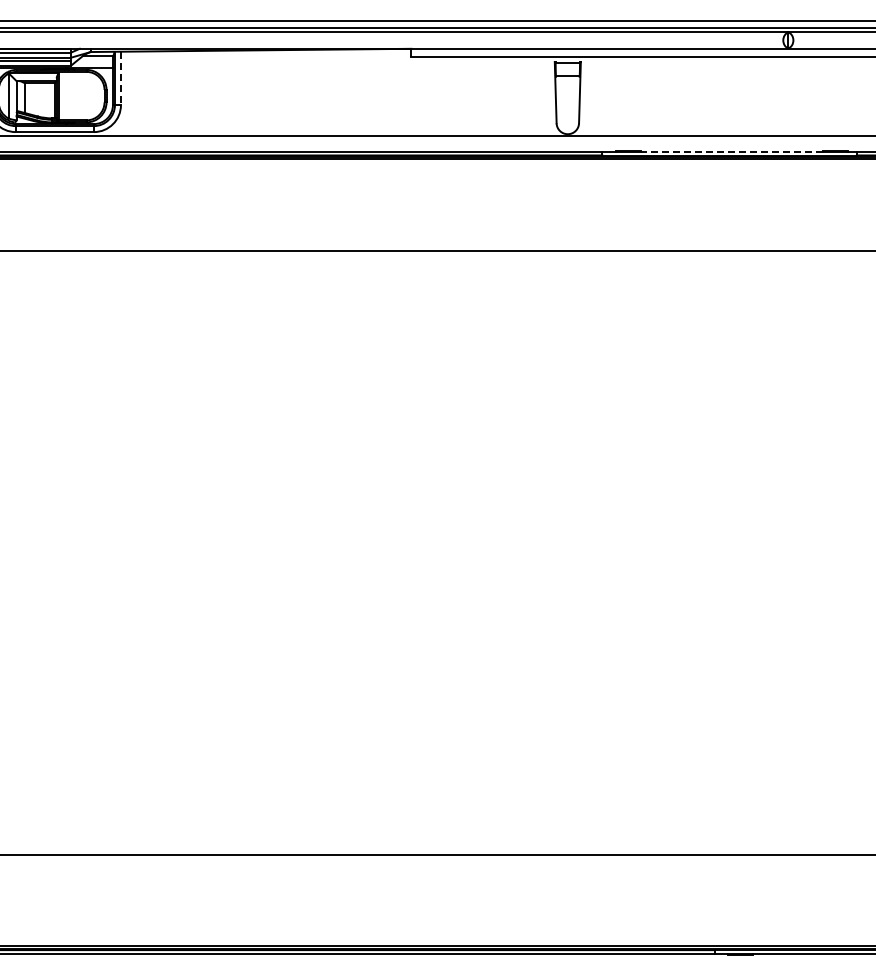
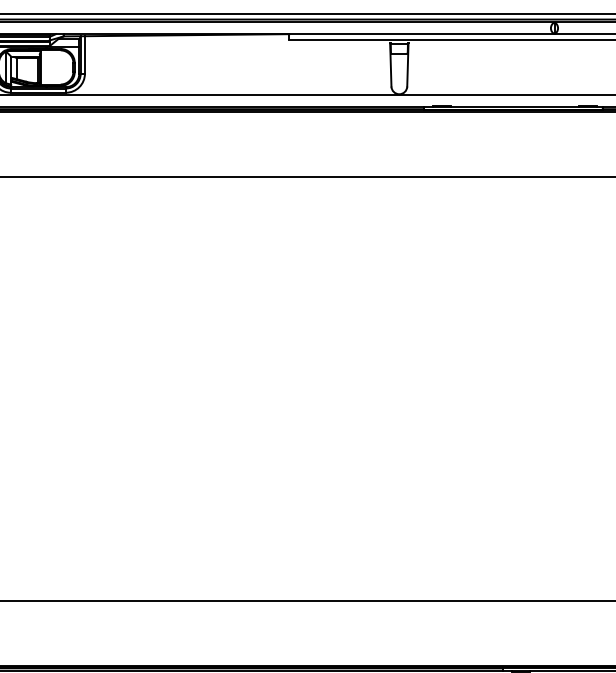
line: (120, 78) -> (84, 55), dashed -> solid
line: (731, 151) -> (514, 106), dashed -> solid

